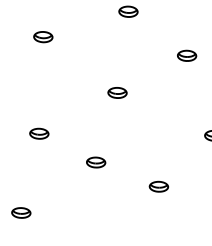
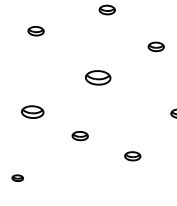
part: (117, 92) -> (98, 77), size x1.6
part: (39, 133) -> (32, 111), size x1.4
part: (21, 212) -> (17, 177), size x0.7

